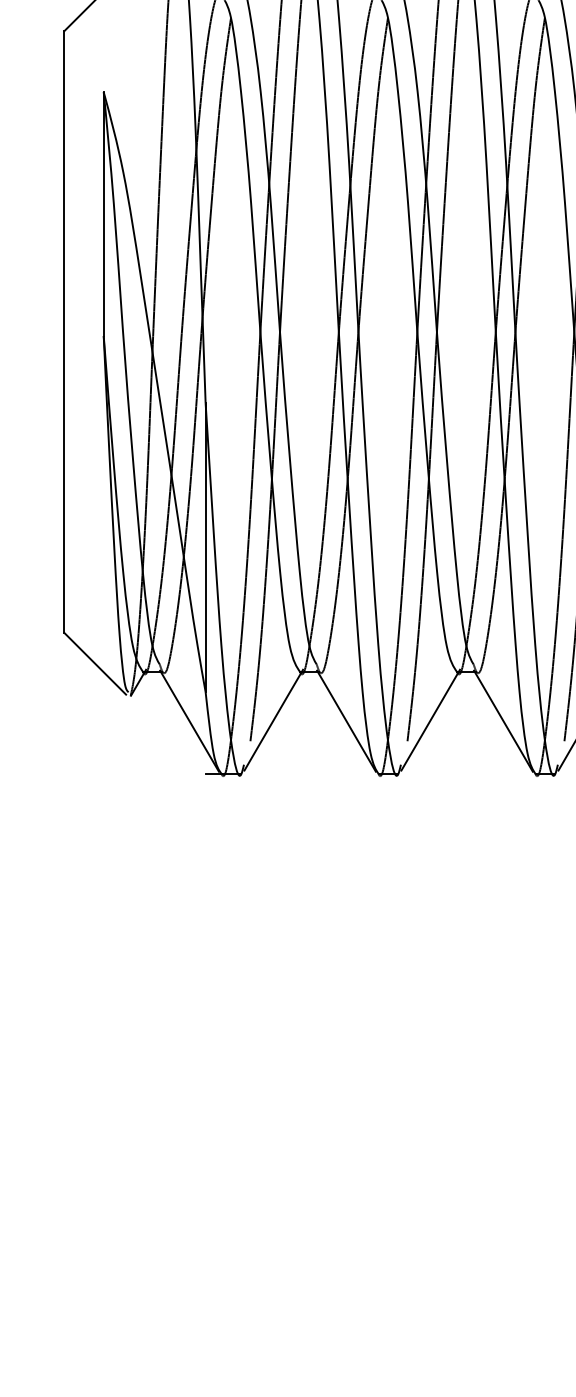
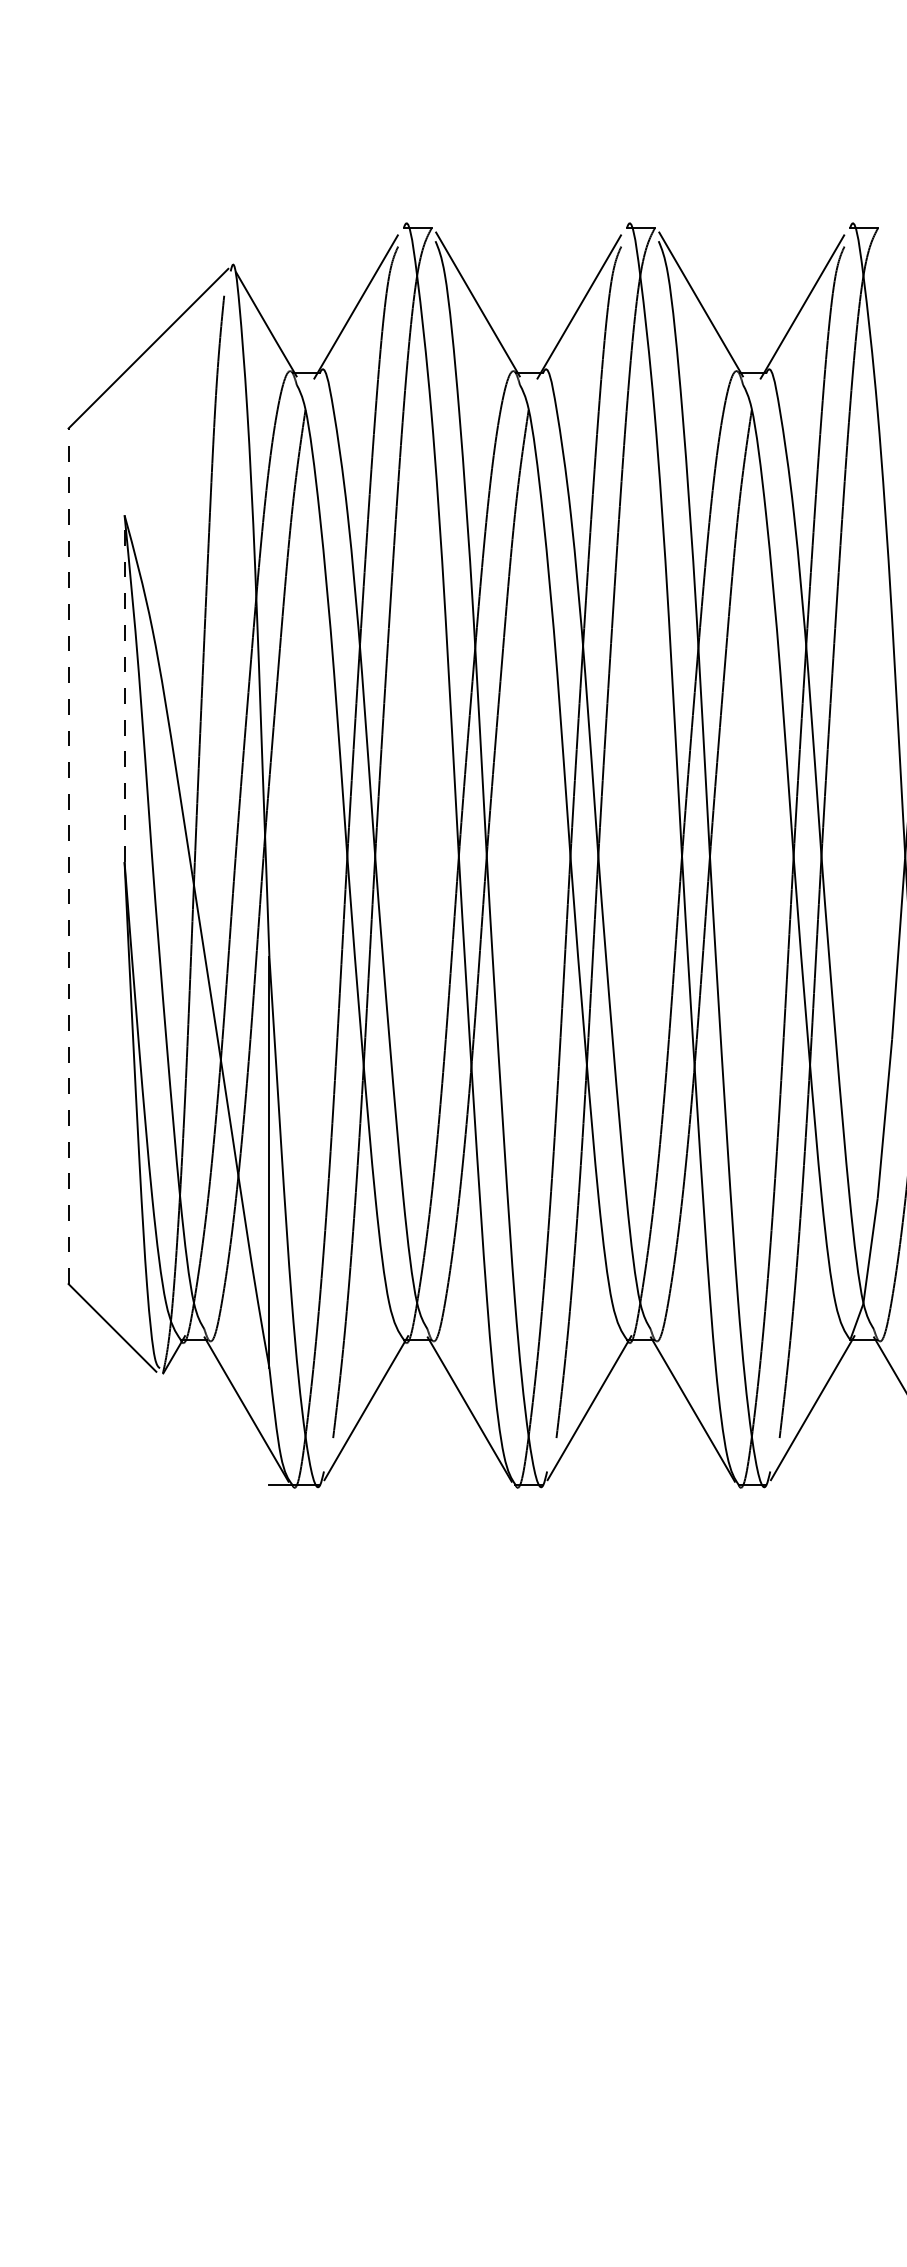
line: (103, 214) -> (124, 688), solid -> dashed
line: (64, 332) -> (68, 856), solid -> dashed

